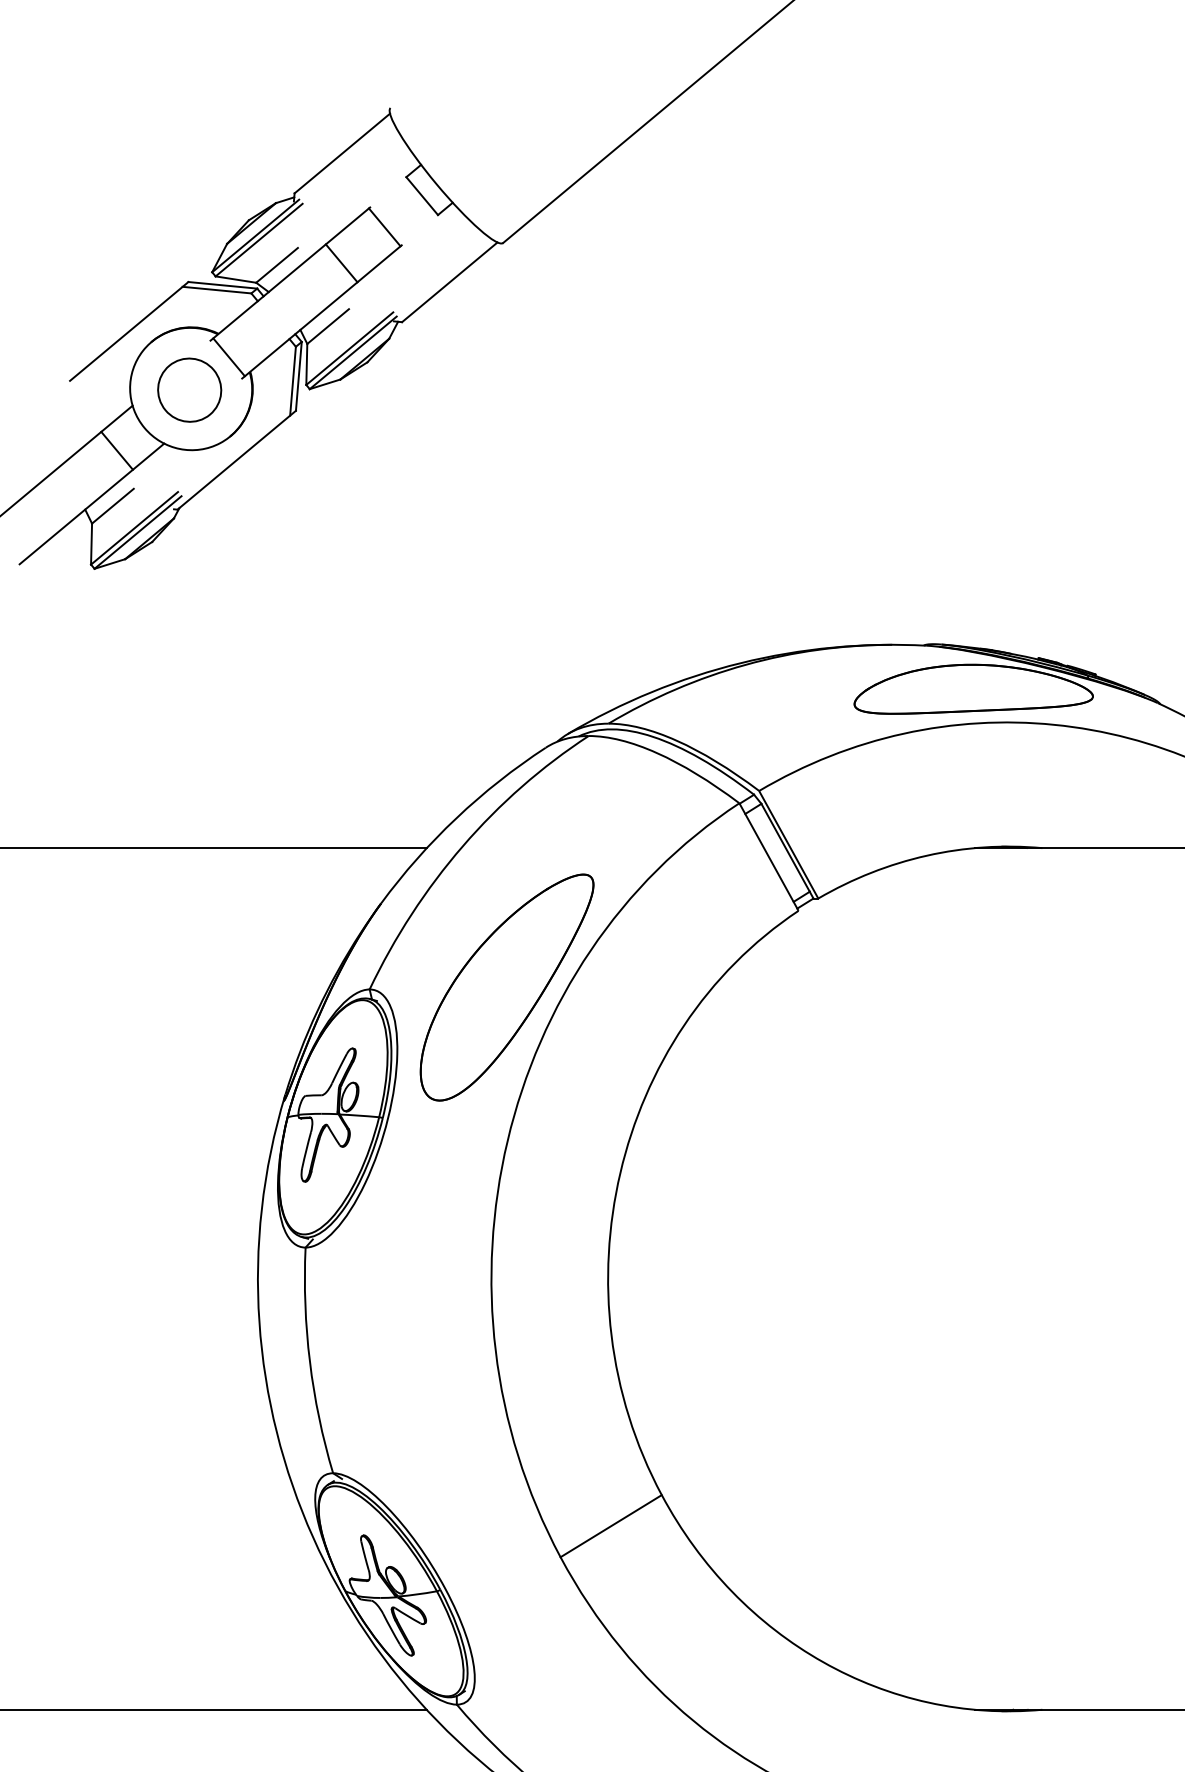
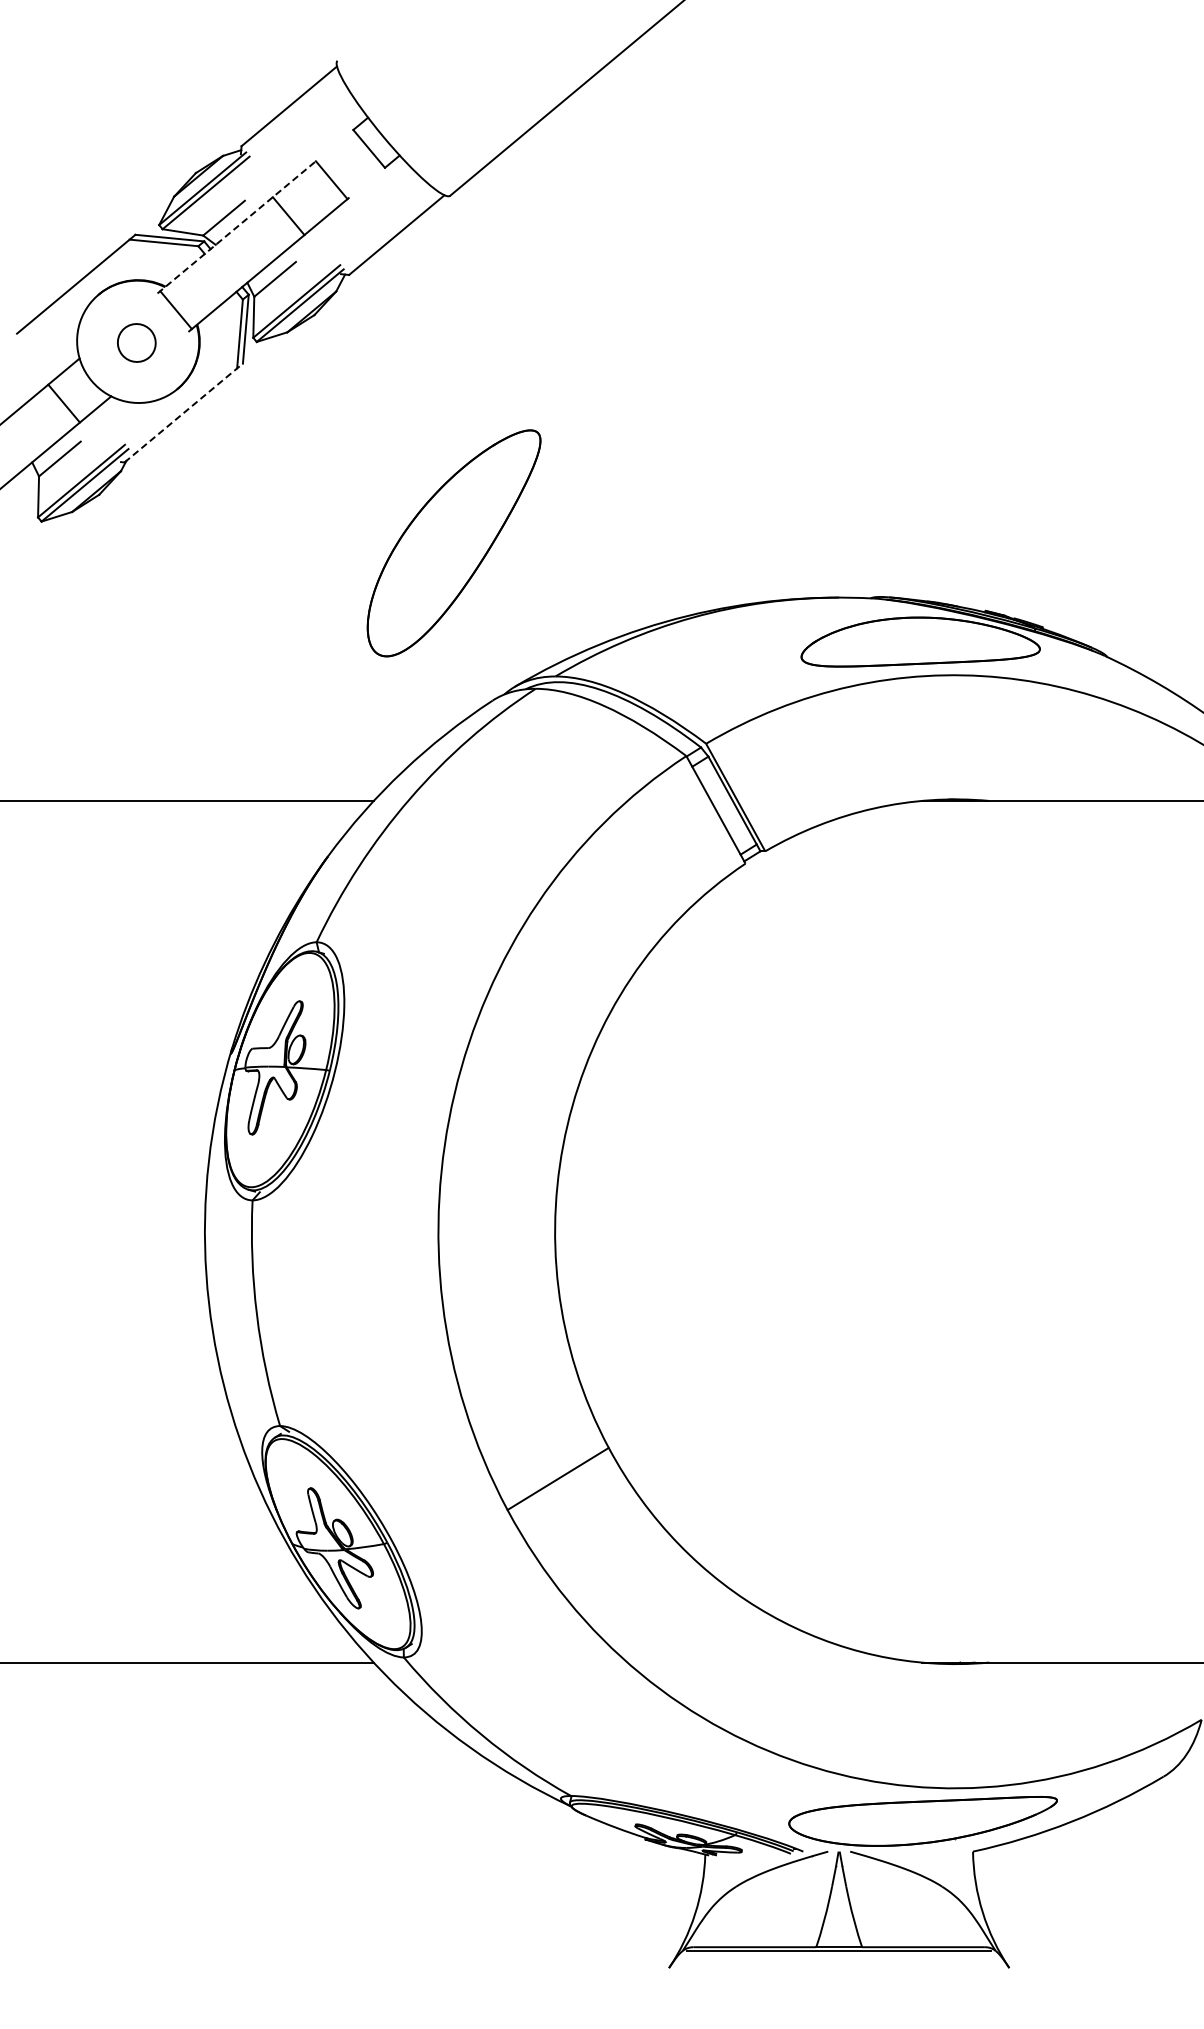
line: (290, 273) -> (237, 226), solid -> dashed
part: (189, 389) -> (136, 342), size x0.6
line: (237, 459) -> (184, 412), solid -> dashed
part: (506, 987) -> (453, 543), moved

